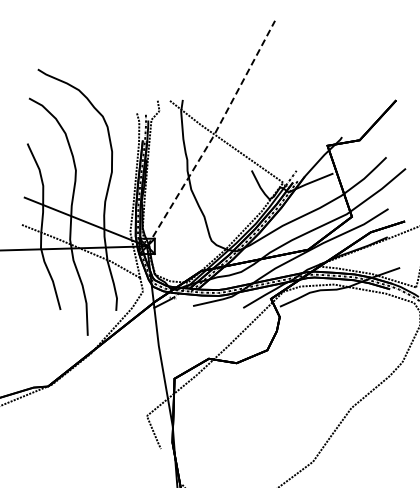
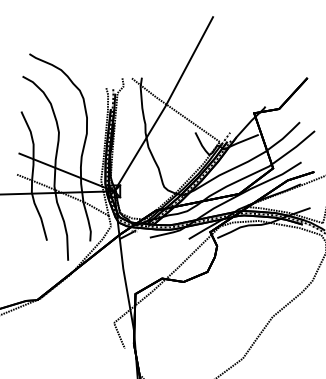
line: (214, 135) -> (166, 105), dashed -> solid

